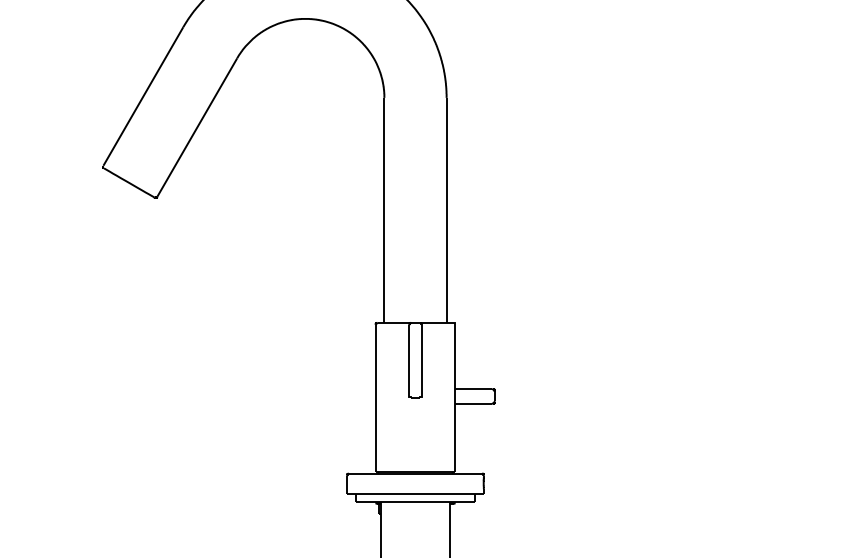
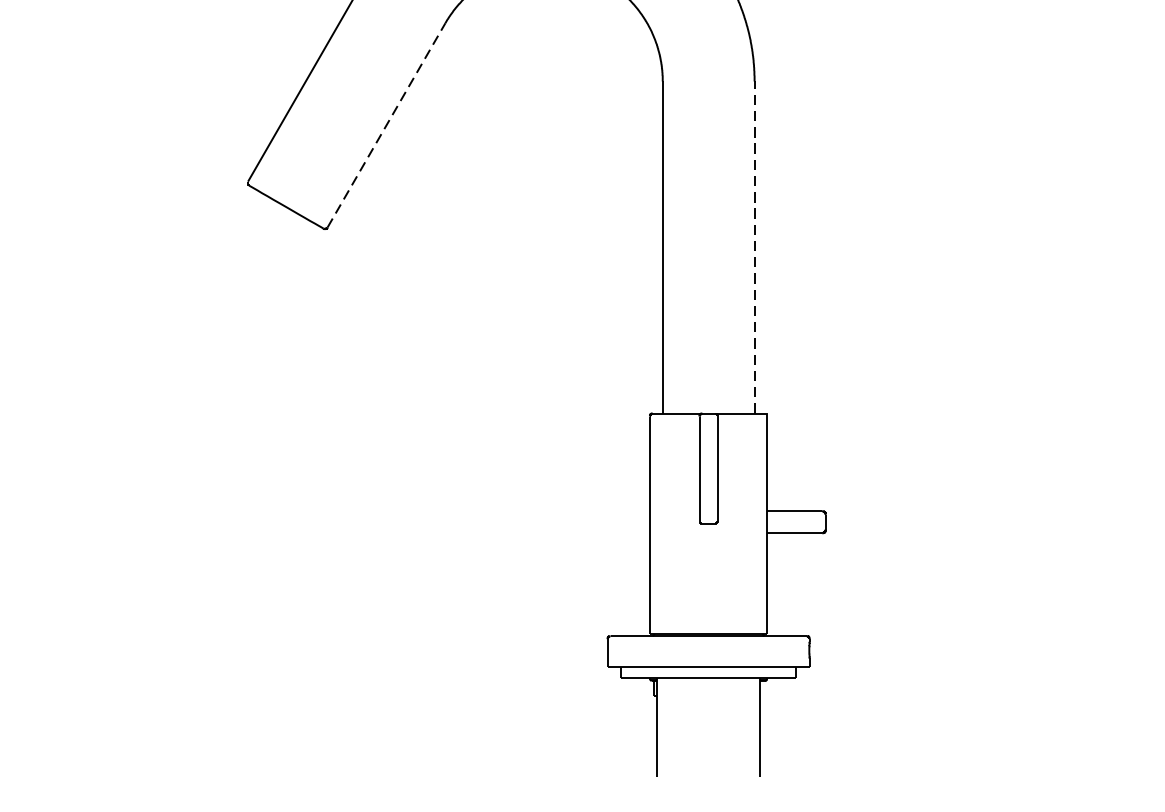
line: (197, 127) -> (386, 125), solid -> dashed
line: (446, 209) -> (754, 246), solid -> dashed

